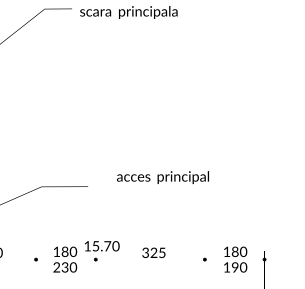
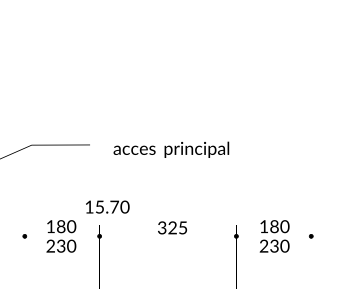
text: (162, 177) -> (170, 149), moved
text: (102, 246) -> (108, 207), moved
text: (230, 267) -> (268, 246), 190 -> 230

